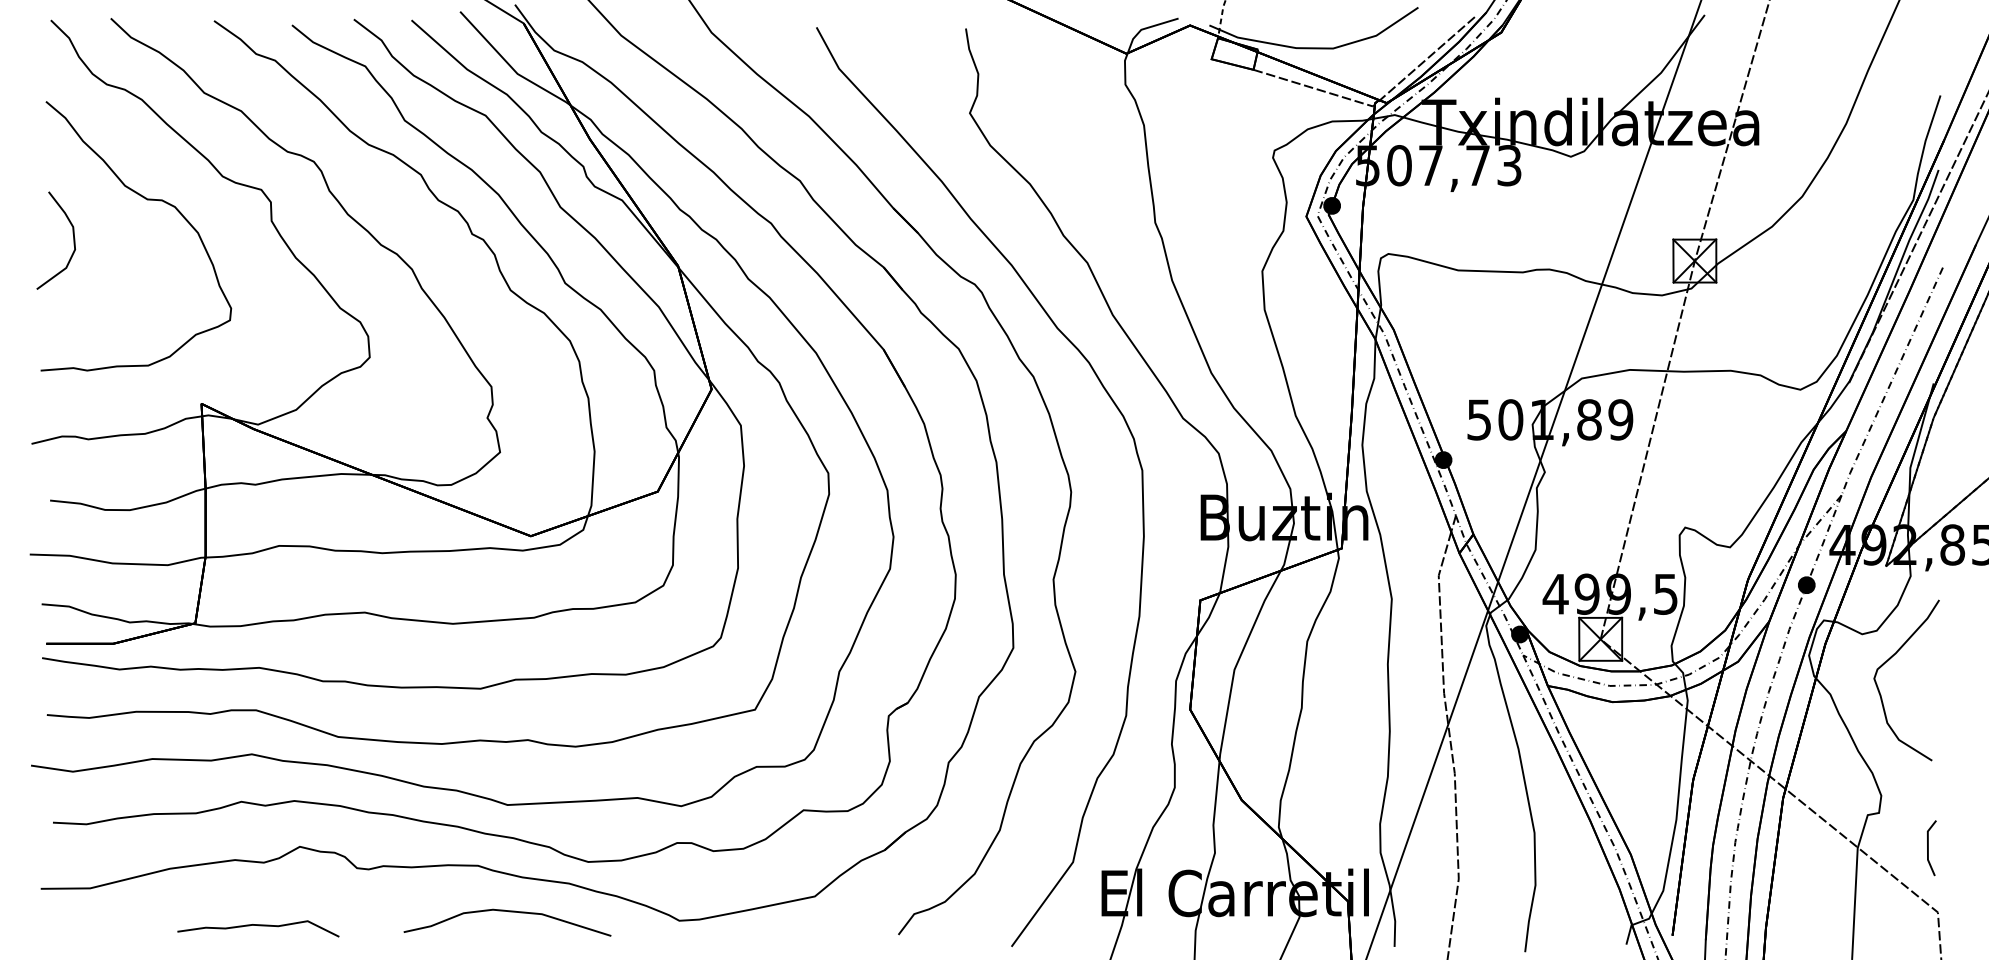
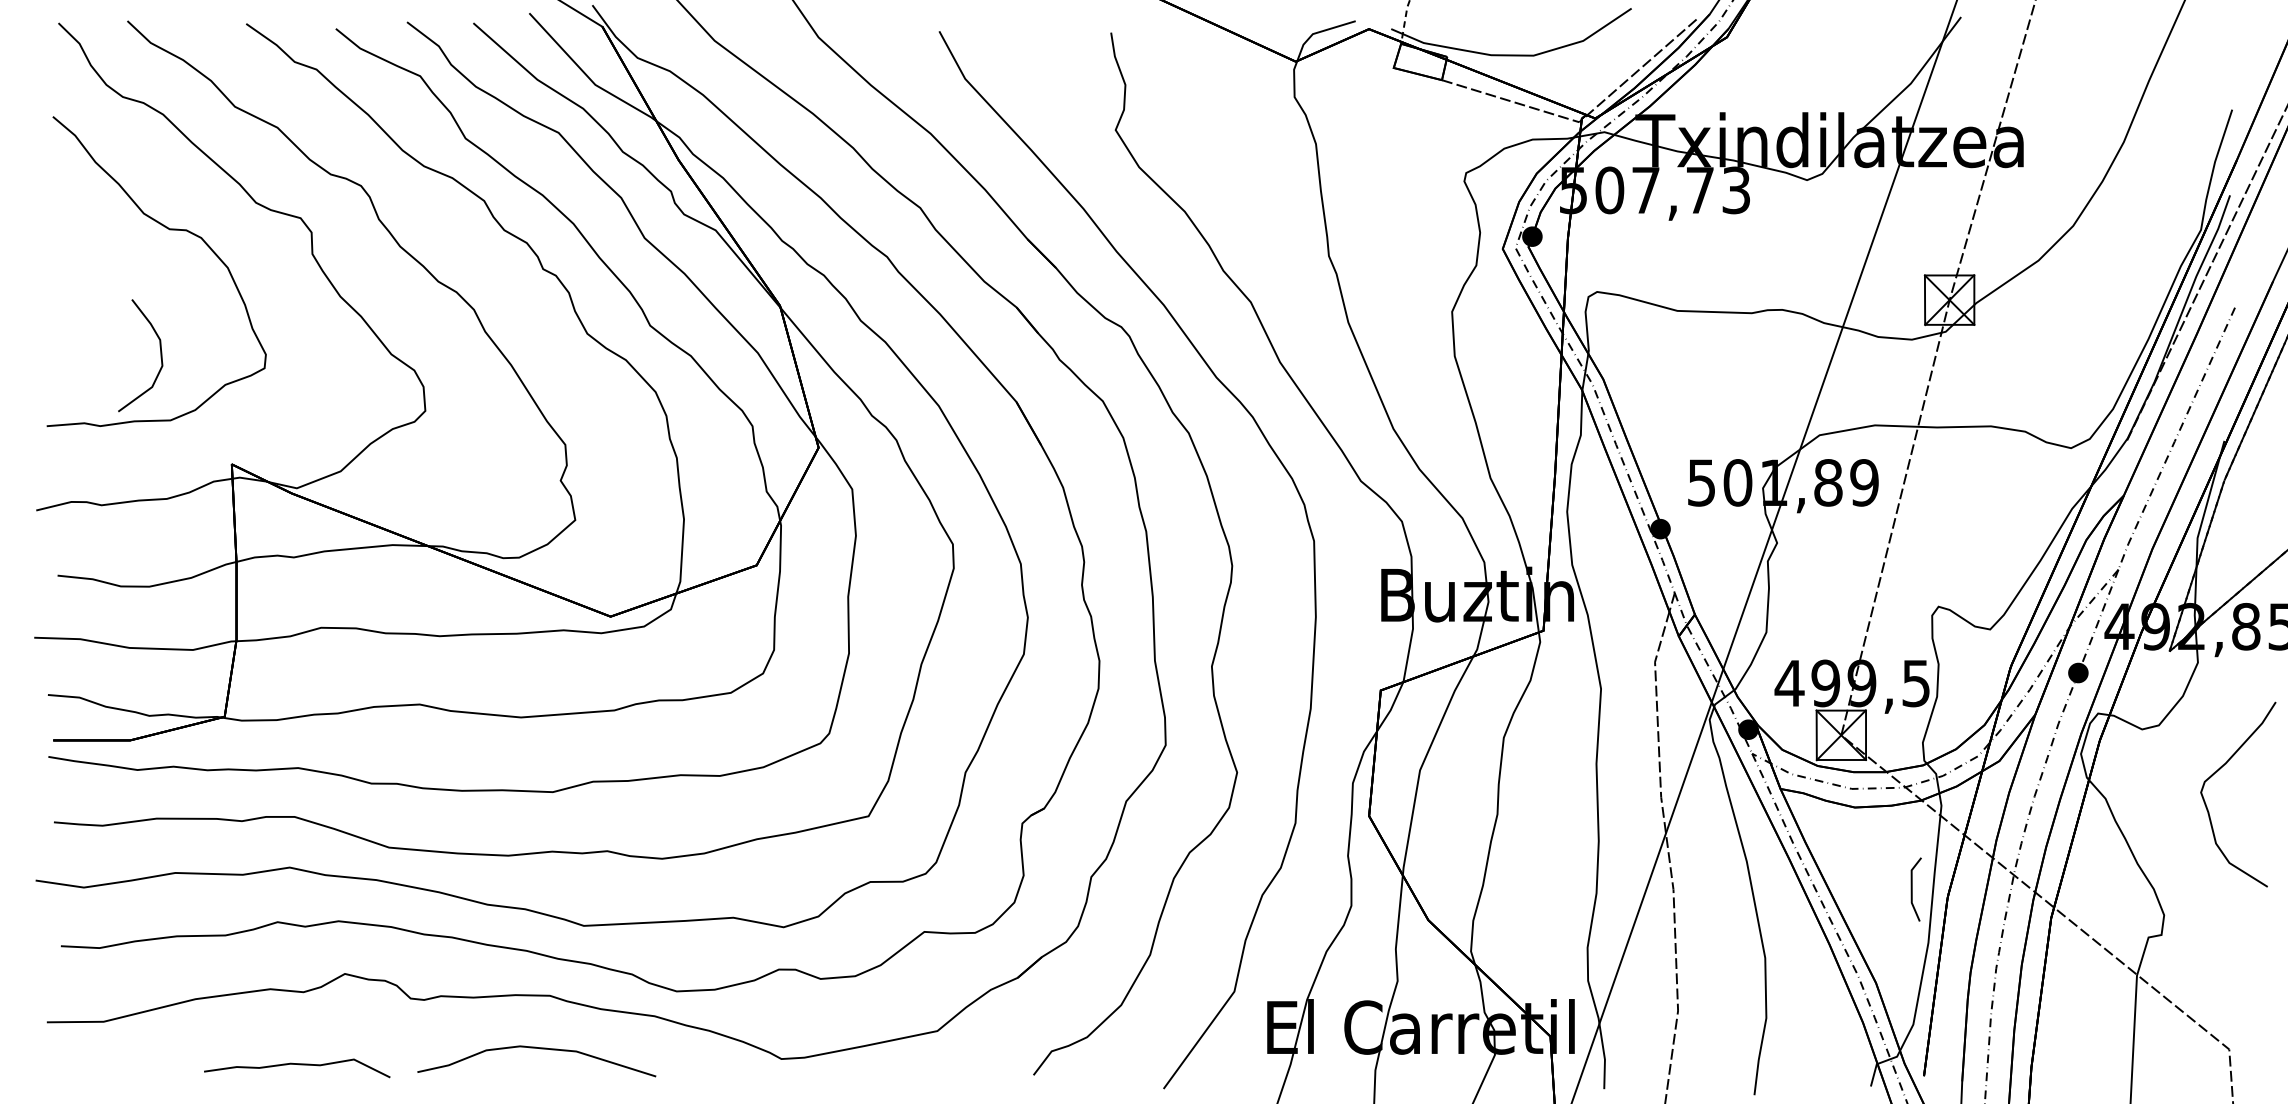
curve: (73, 240) -> (160, 355), moved
curve: (1889, 660) -> (2218, 771), moved
line: (1928, 848) -> (1912, 889), moved
curve: (510, 912) -> (540, 1049), moved

